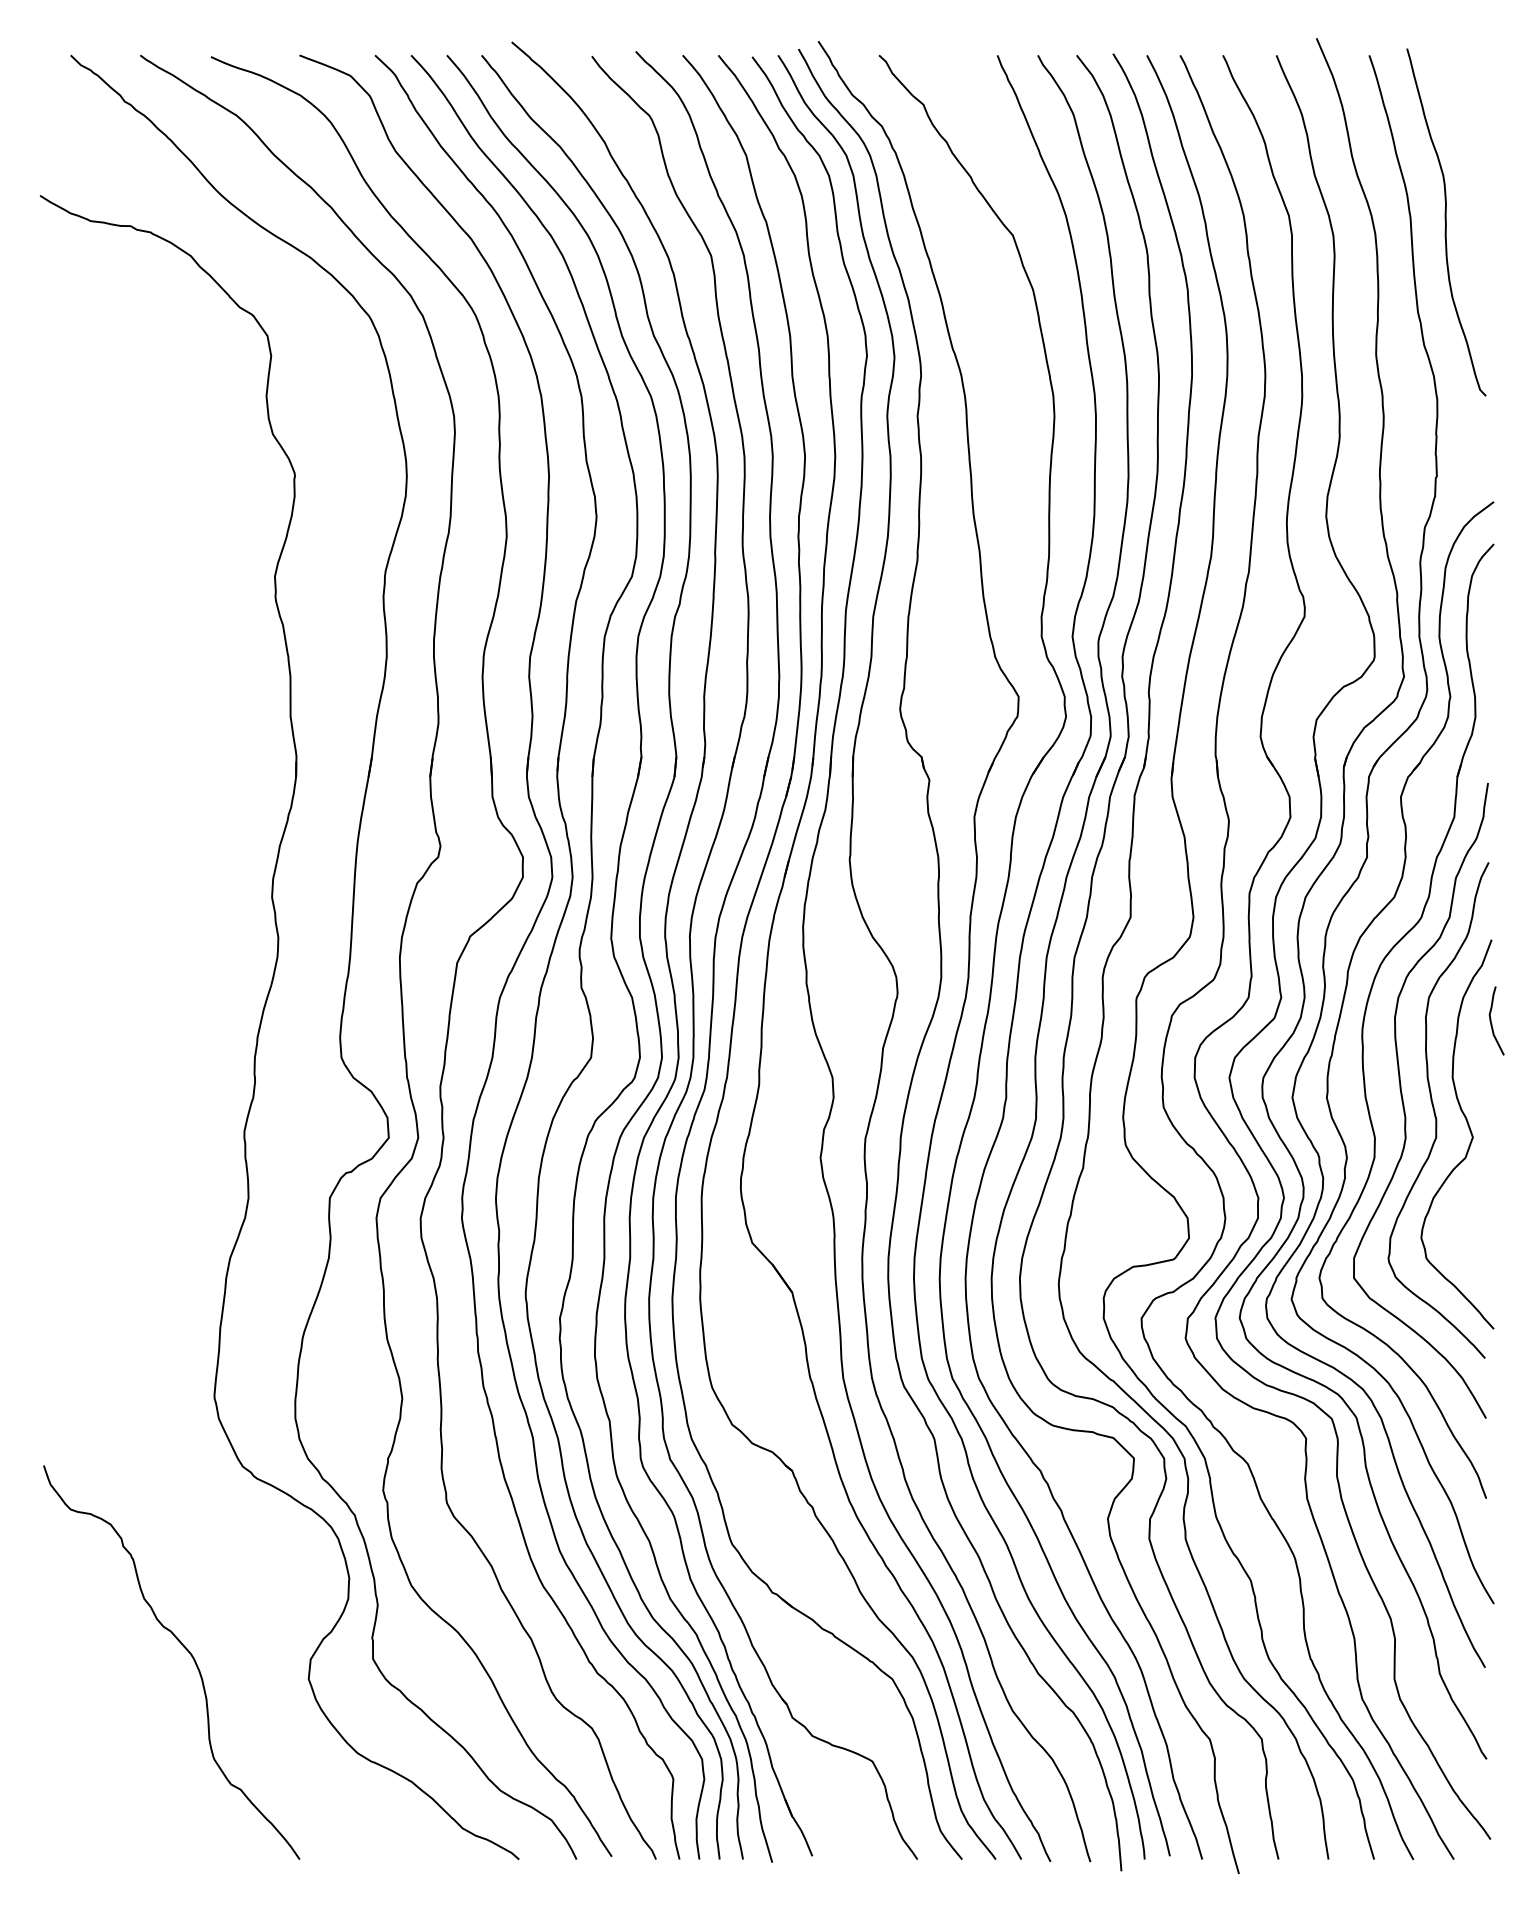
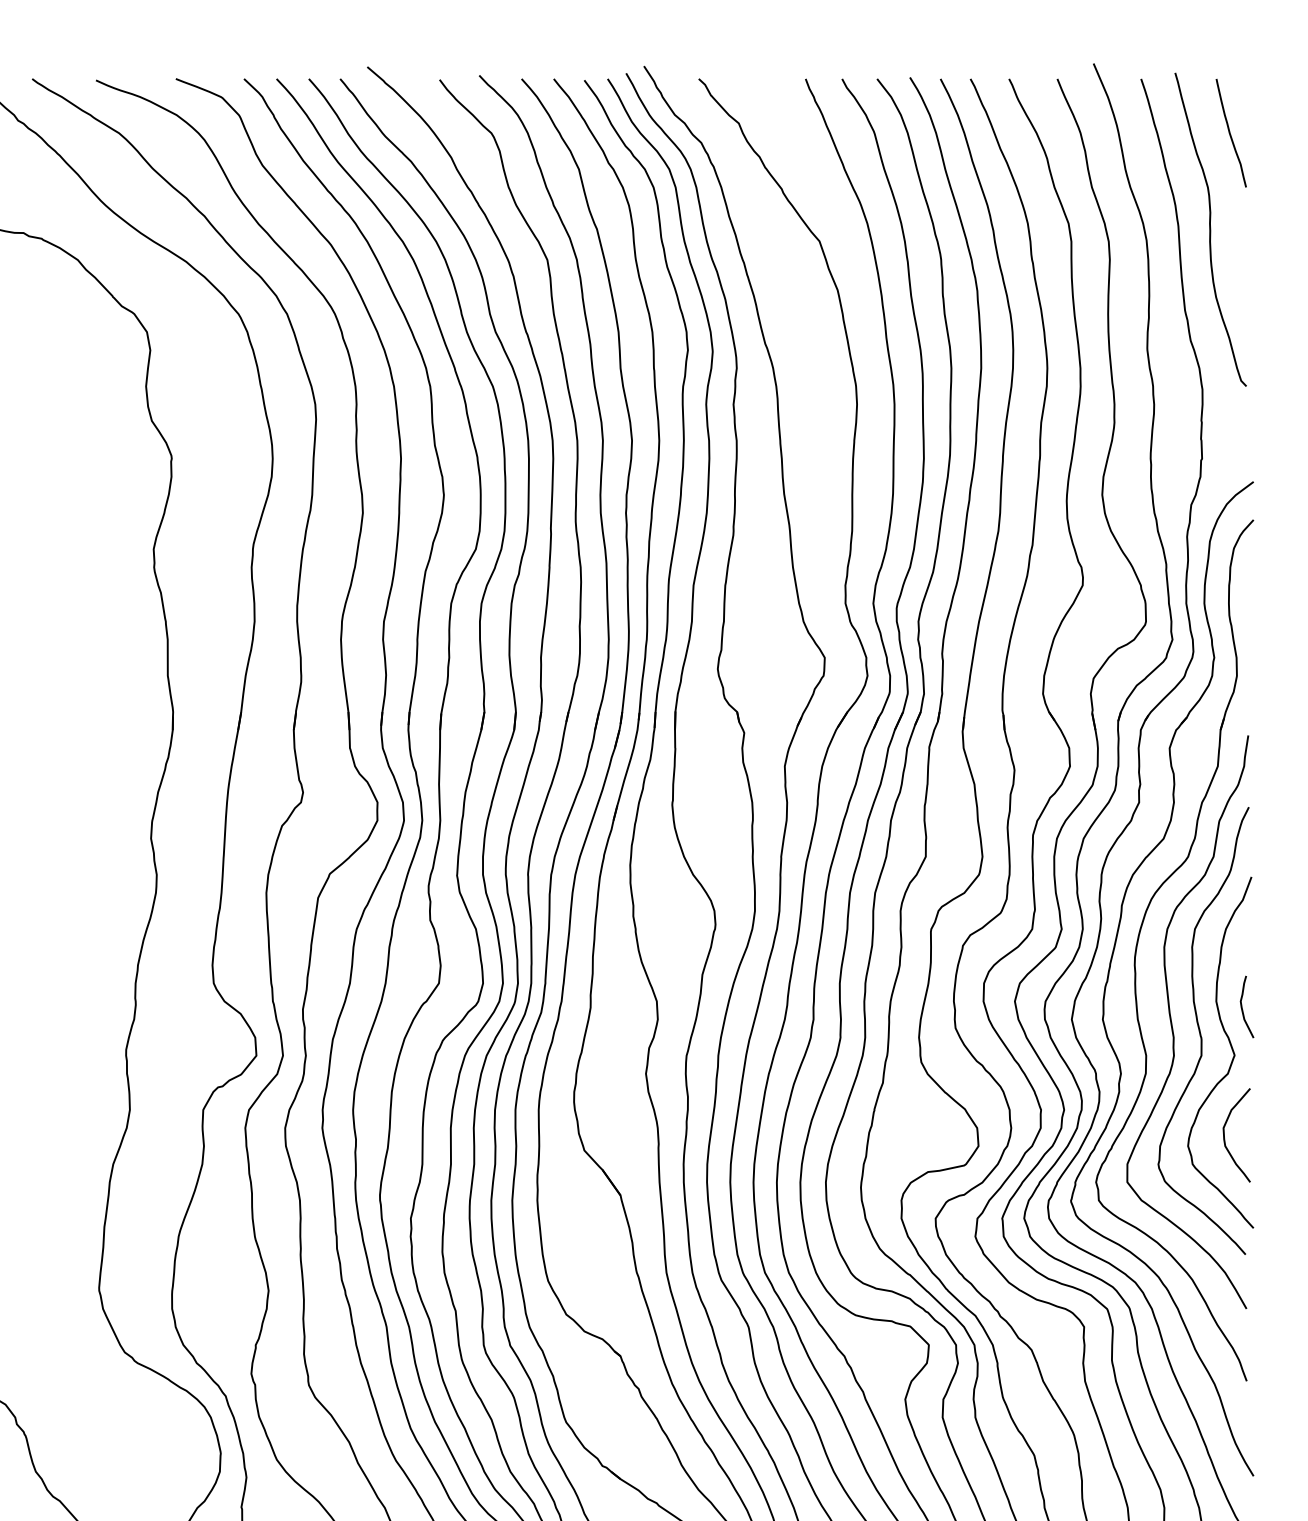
curve: (1468, 115) -> (1230, 133), added
curve: (1491, 1020) -> (1242, 1006), moved
curve: (1462, 1227) -> (1225, 1136), added

